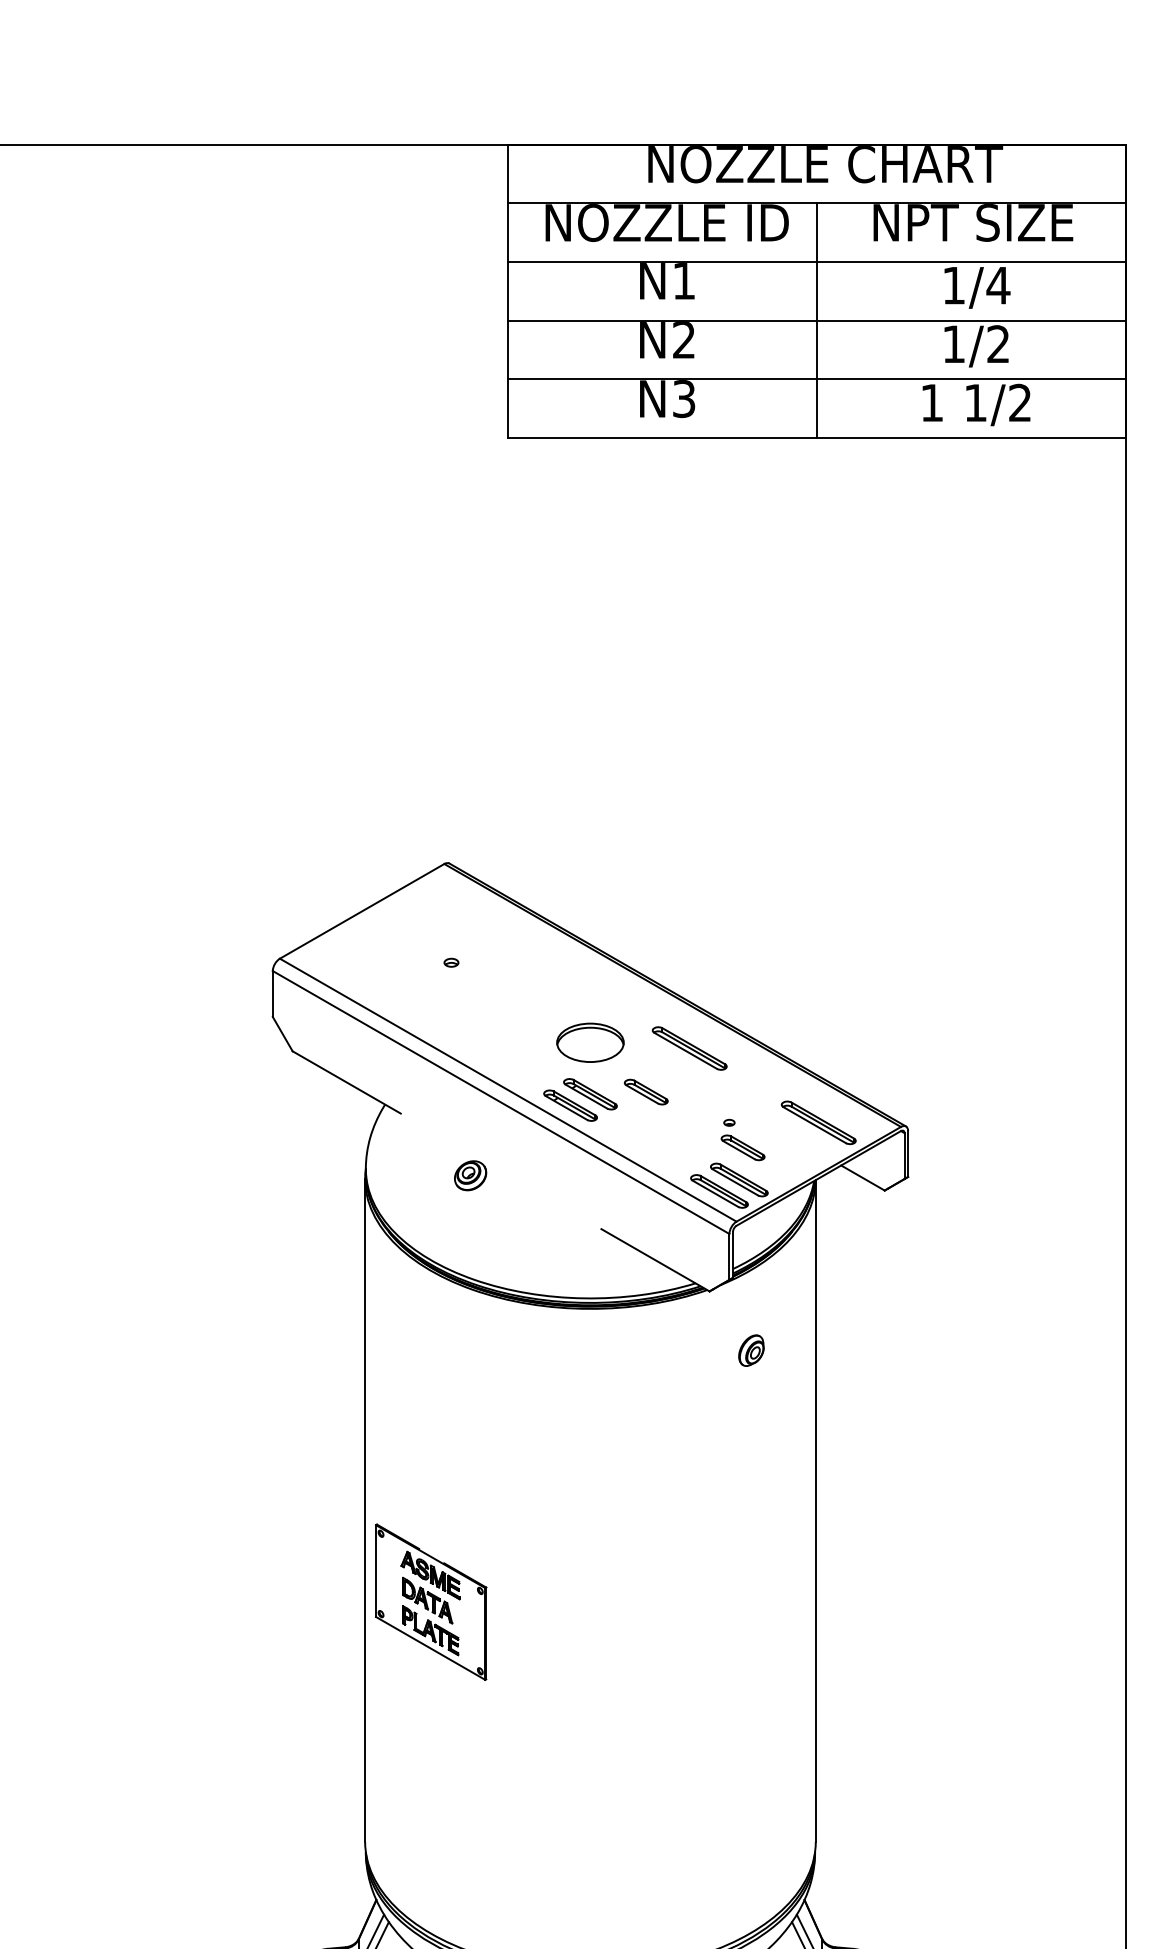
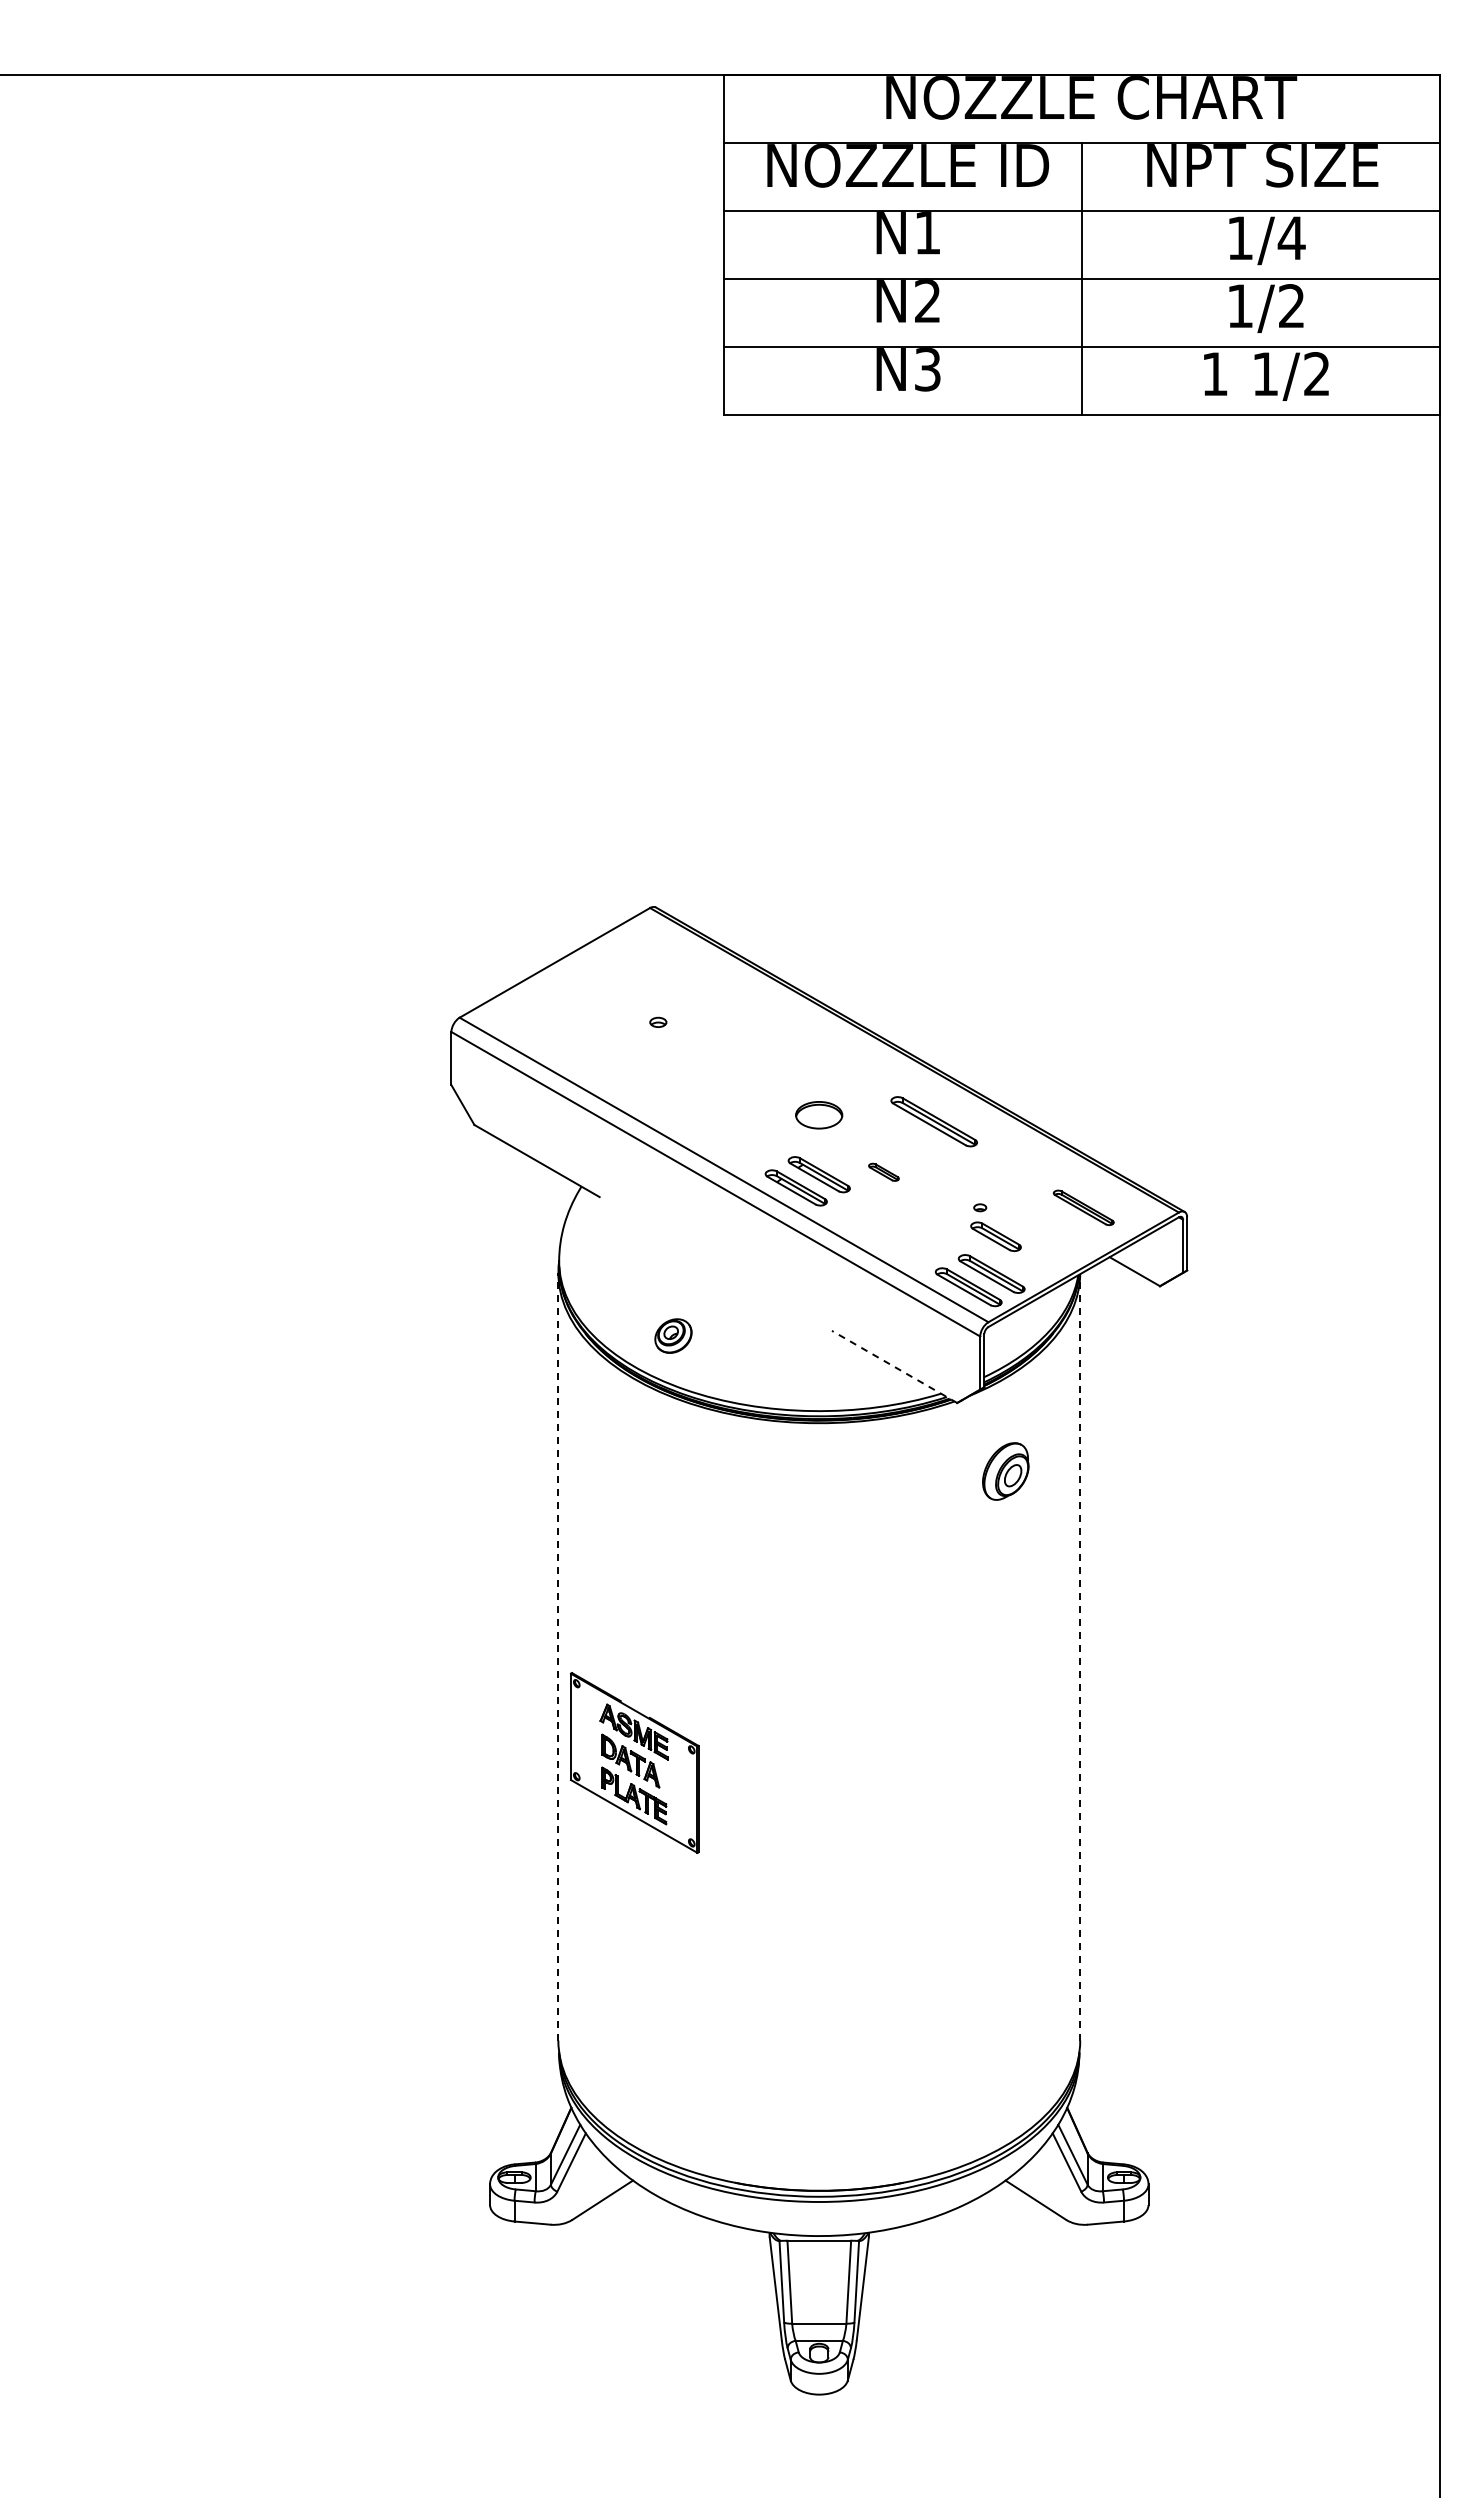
part: (589, 1043) -> (818, 1115), size x0.6
part: (645, 1092) -> (883, 1172), size x0.6
part: (818, 1122) -> (1083, 1207), size x0.7
part: (470, 1175) -> (673, 1335), moved
line: (655, 1259) -> (894, 1366), solid -> dashed
part: (751, 1350) -> (1005, 1471), size x1.6
line: (365, 1510) -> (558, 1656), solid -> dashed
line: (816, 1510) -> (1080, 1656), solid -> dashed

